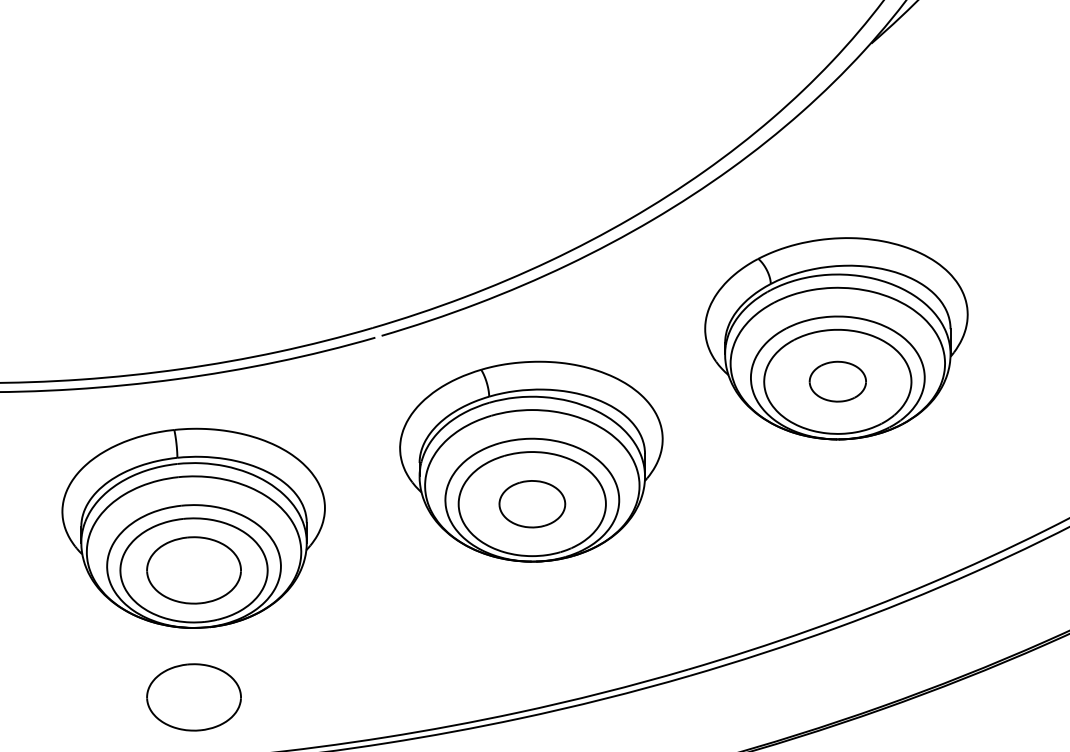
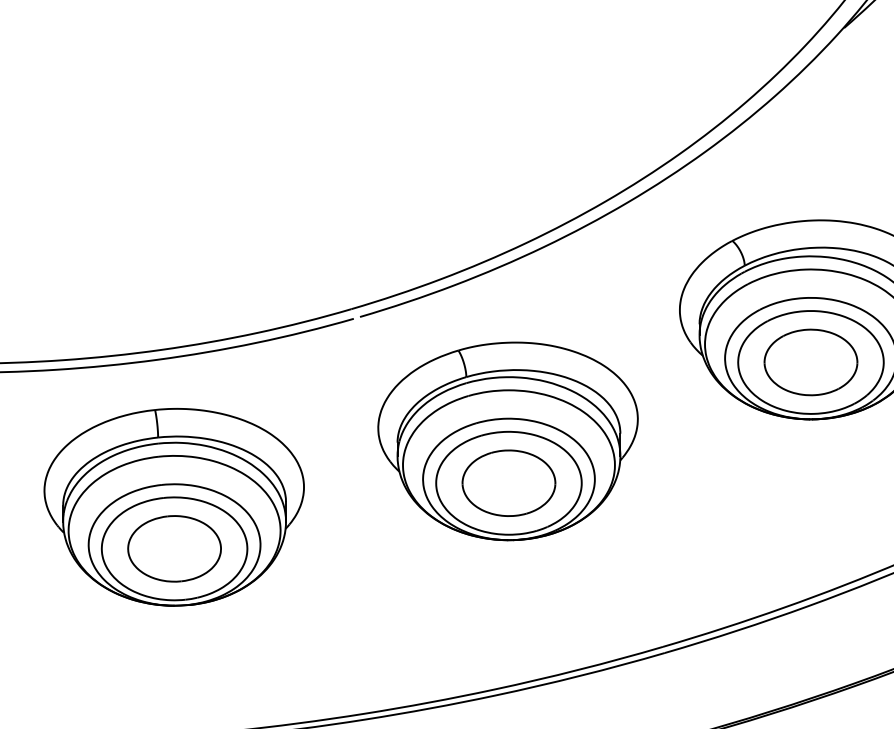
part: (837, 381) -> (810, 362), size x1.67
part: (532, 504) -> (509, 483), size x1.43
part: (193, 697) -> (174, 674), removed

